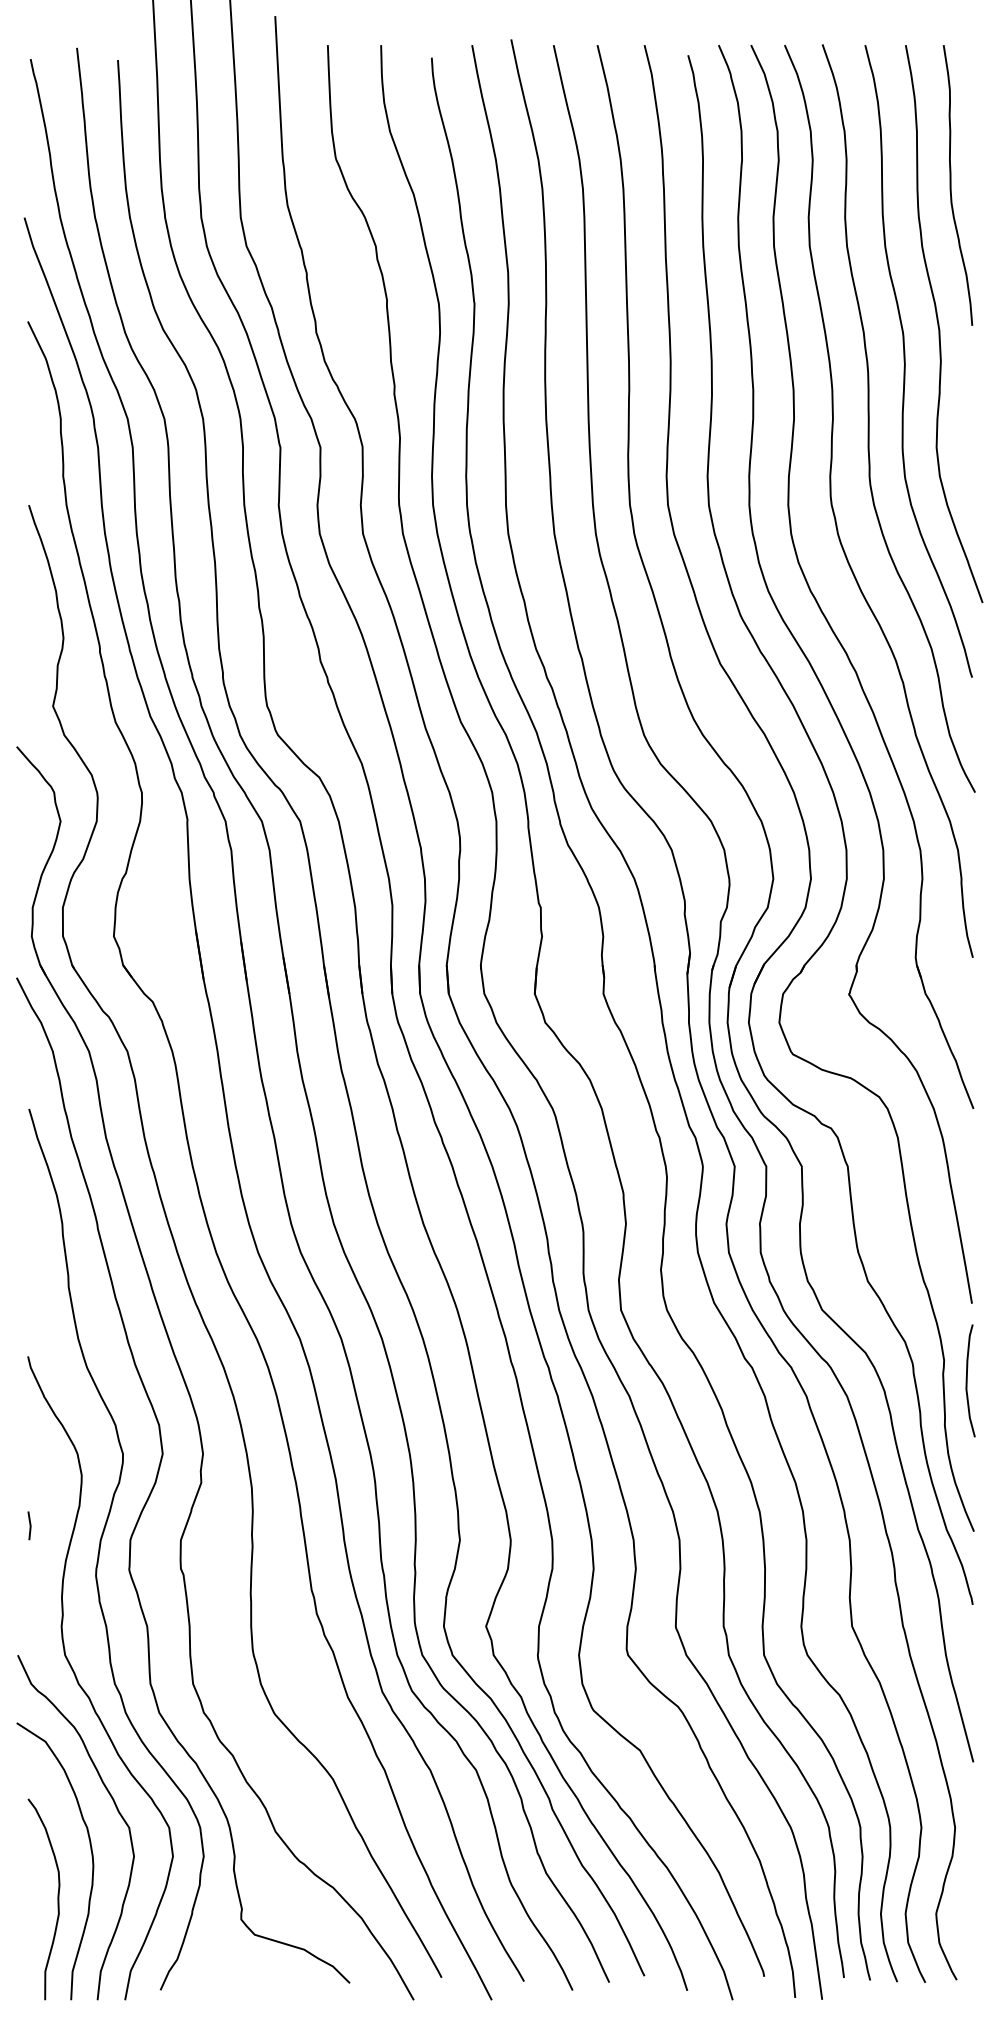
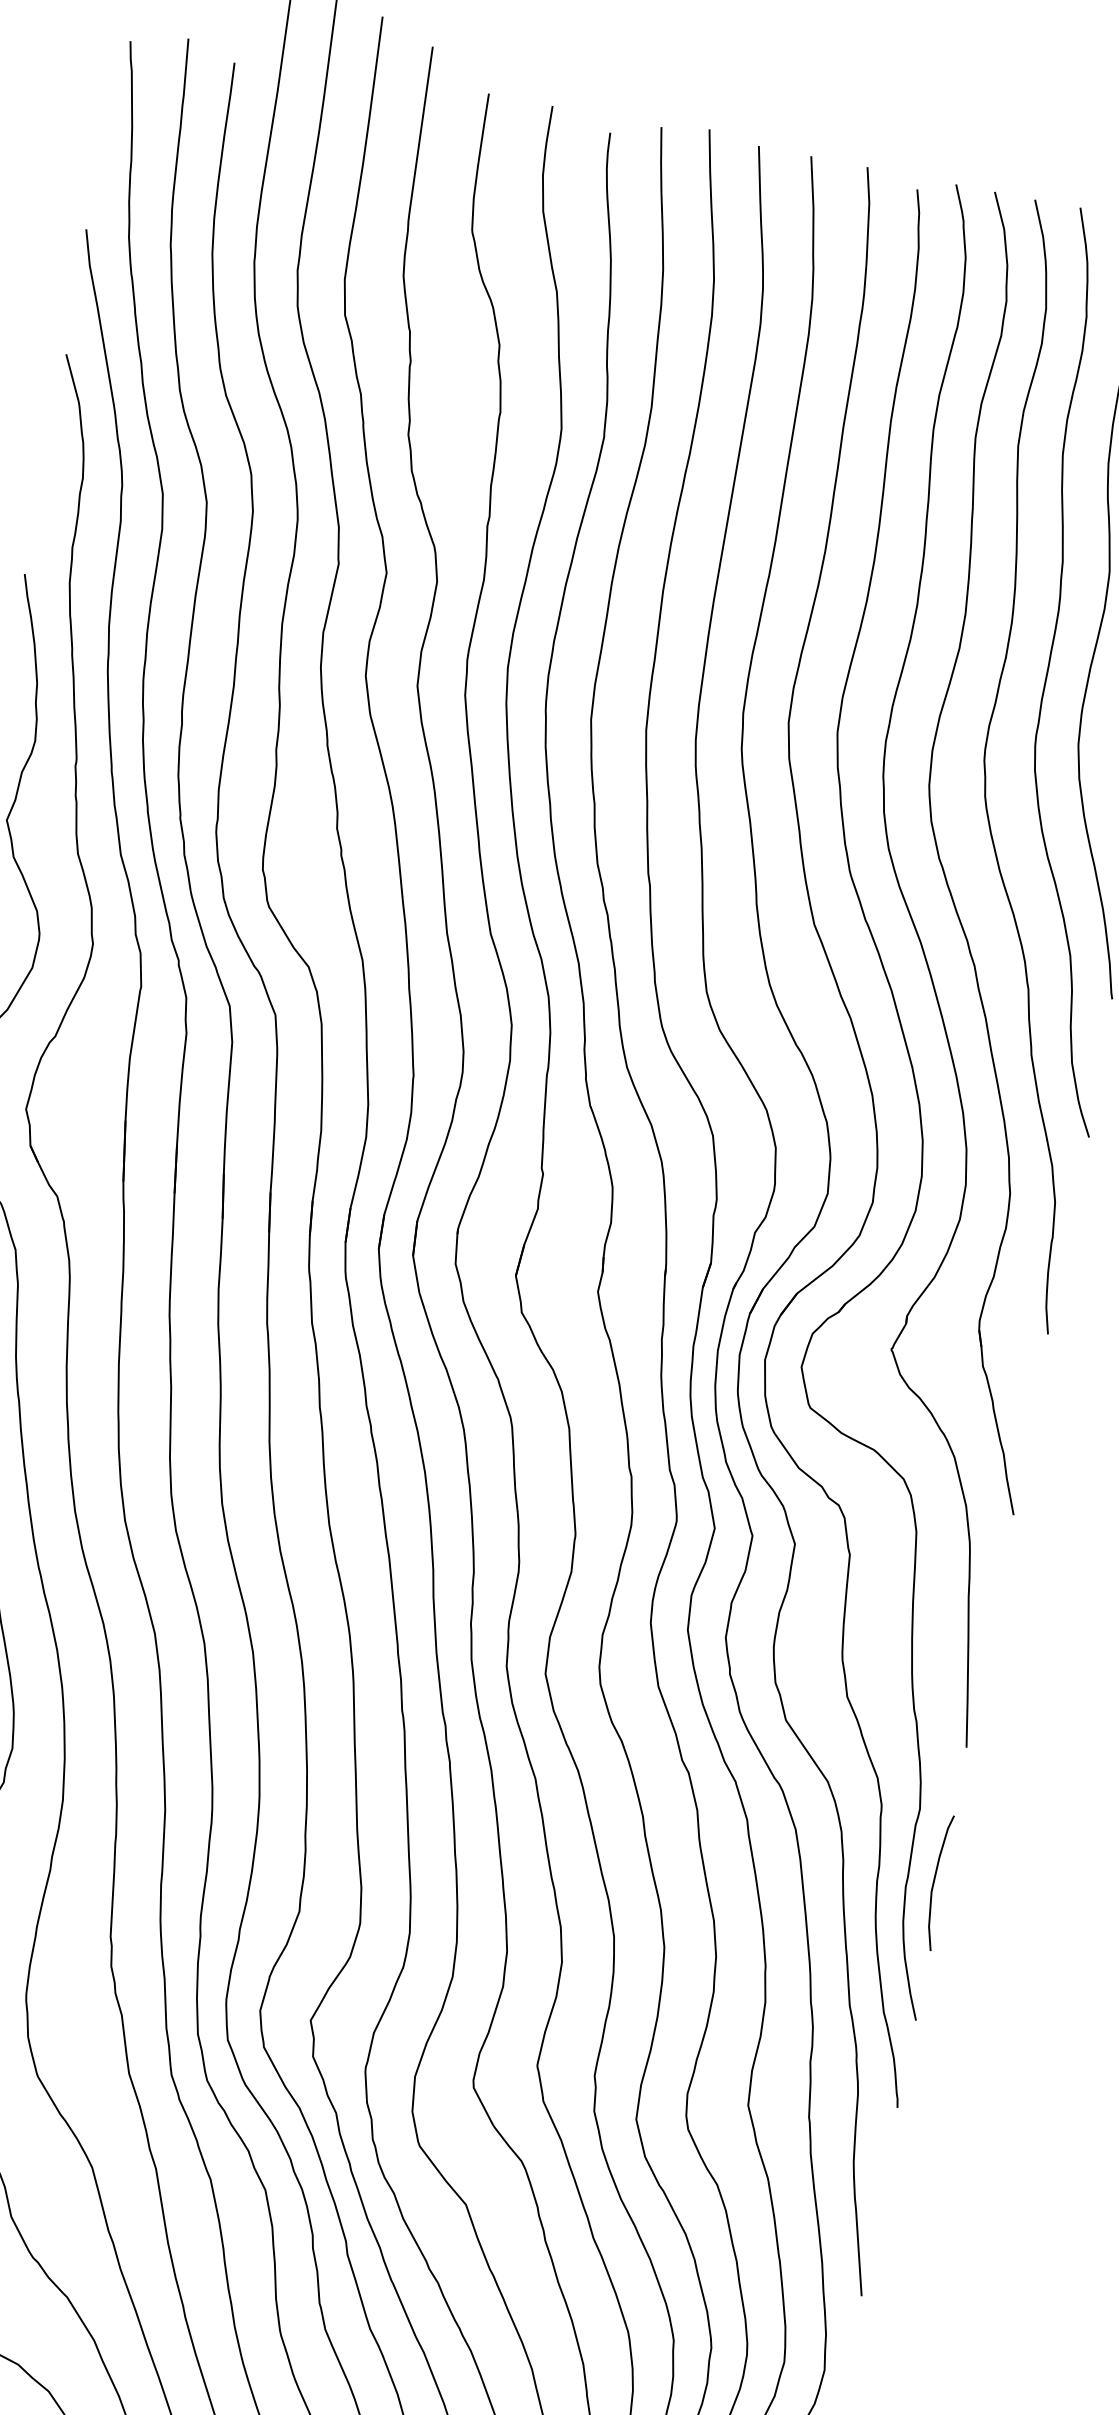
curve: (967, 1380) -> (934, 1881), moved

